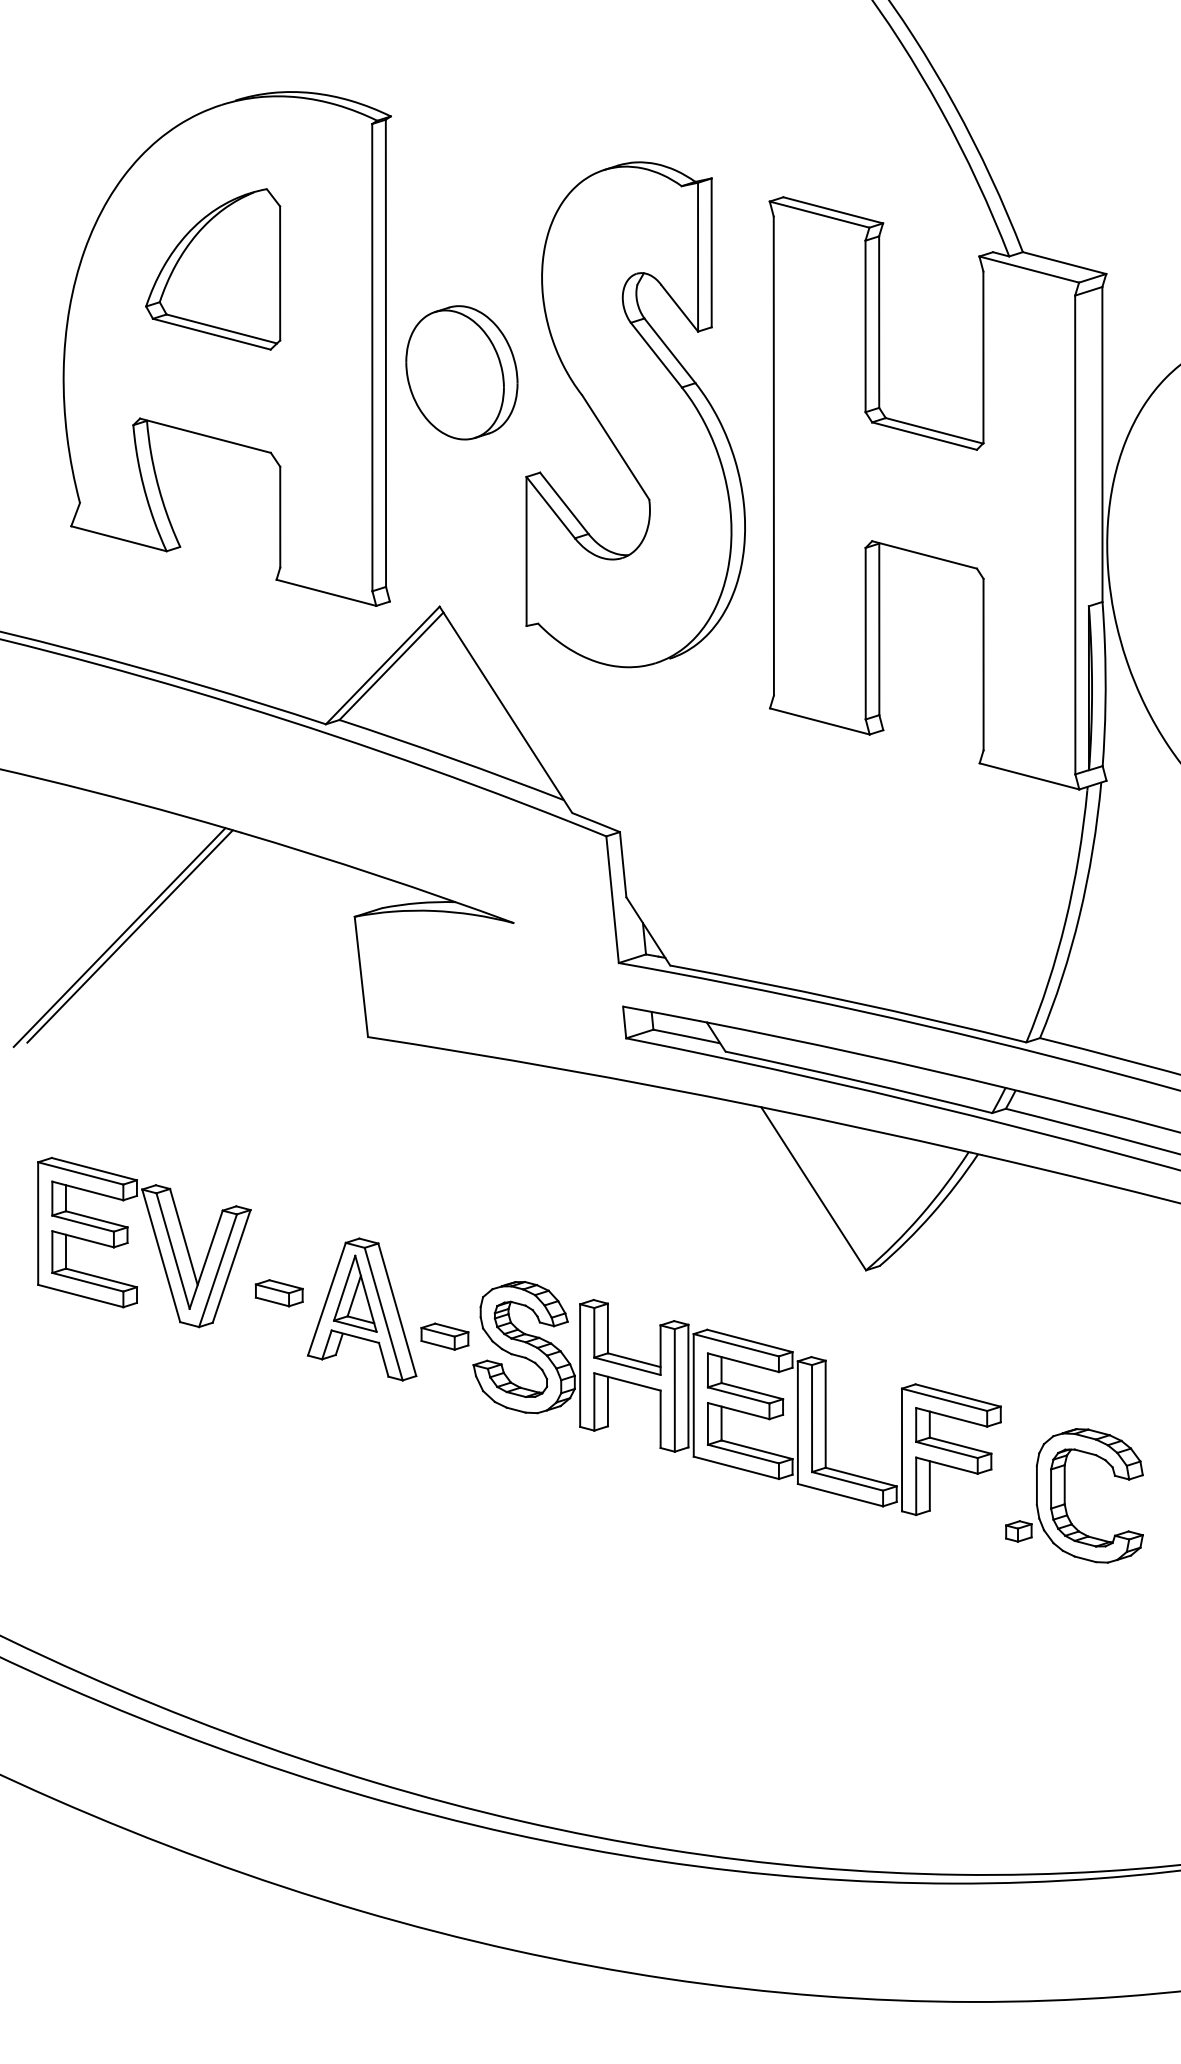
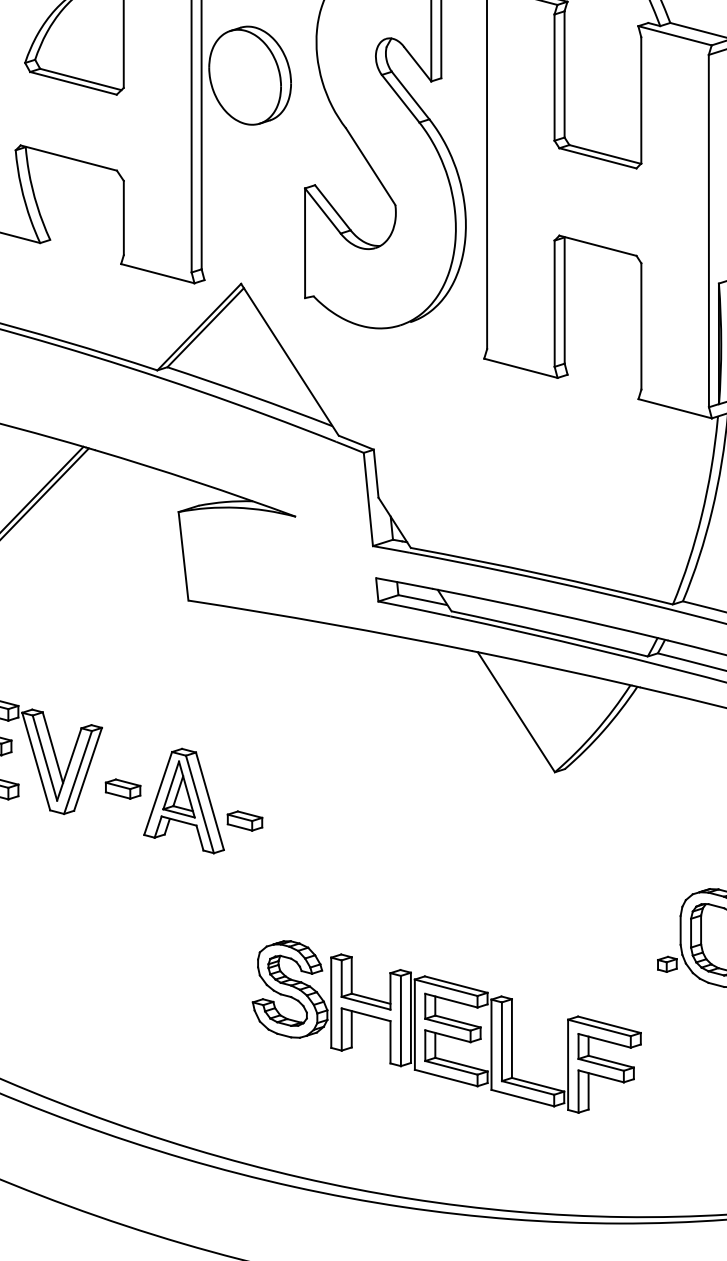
part: (461, 372) -> (249, 75), moved
part: (736, 1398) -> (446, 1026), moved

